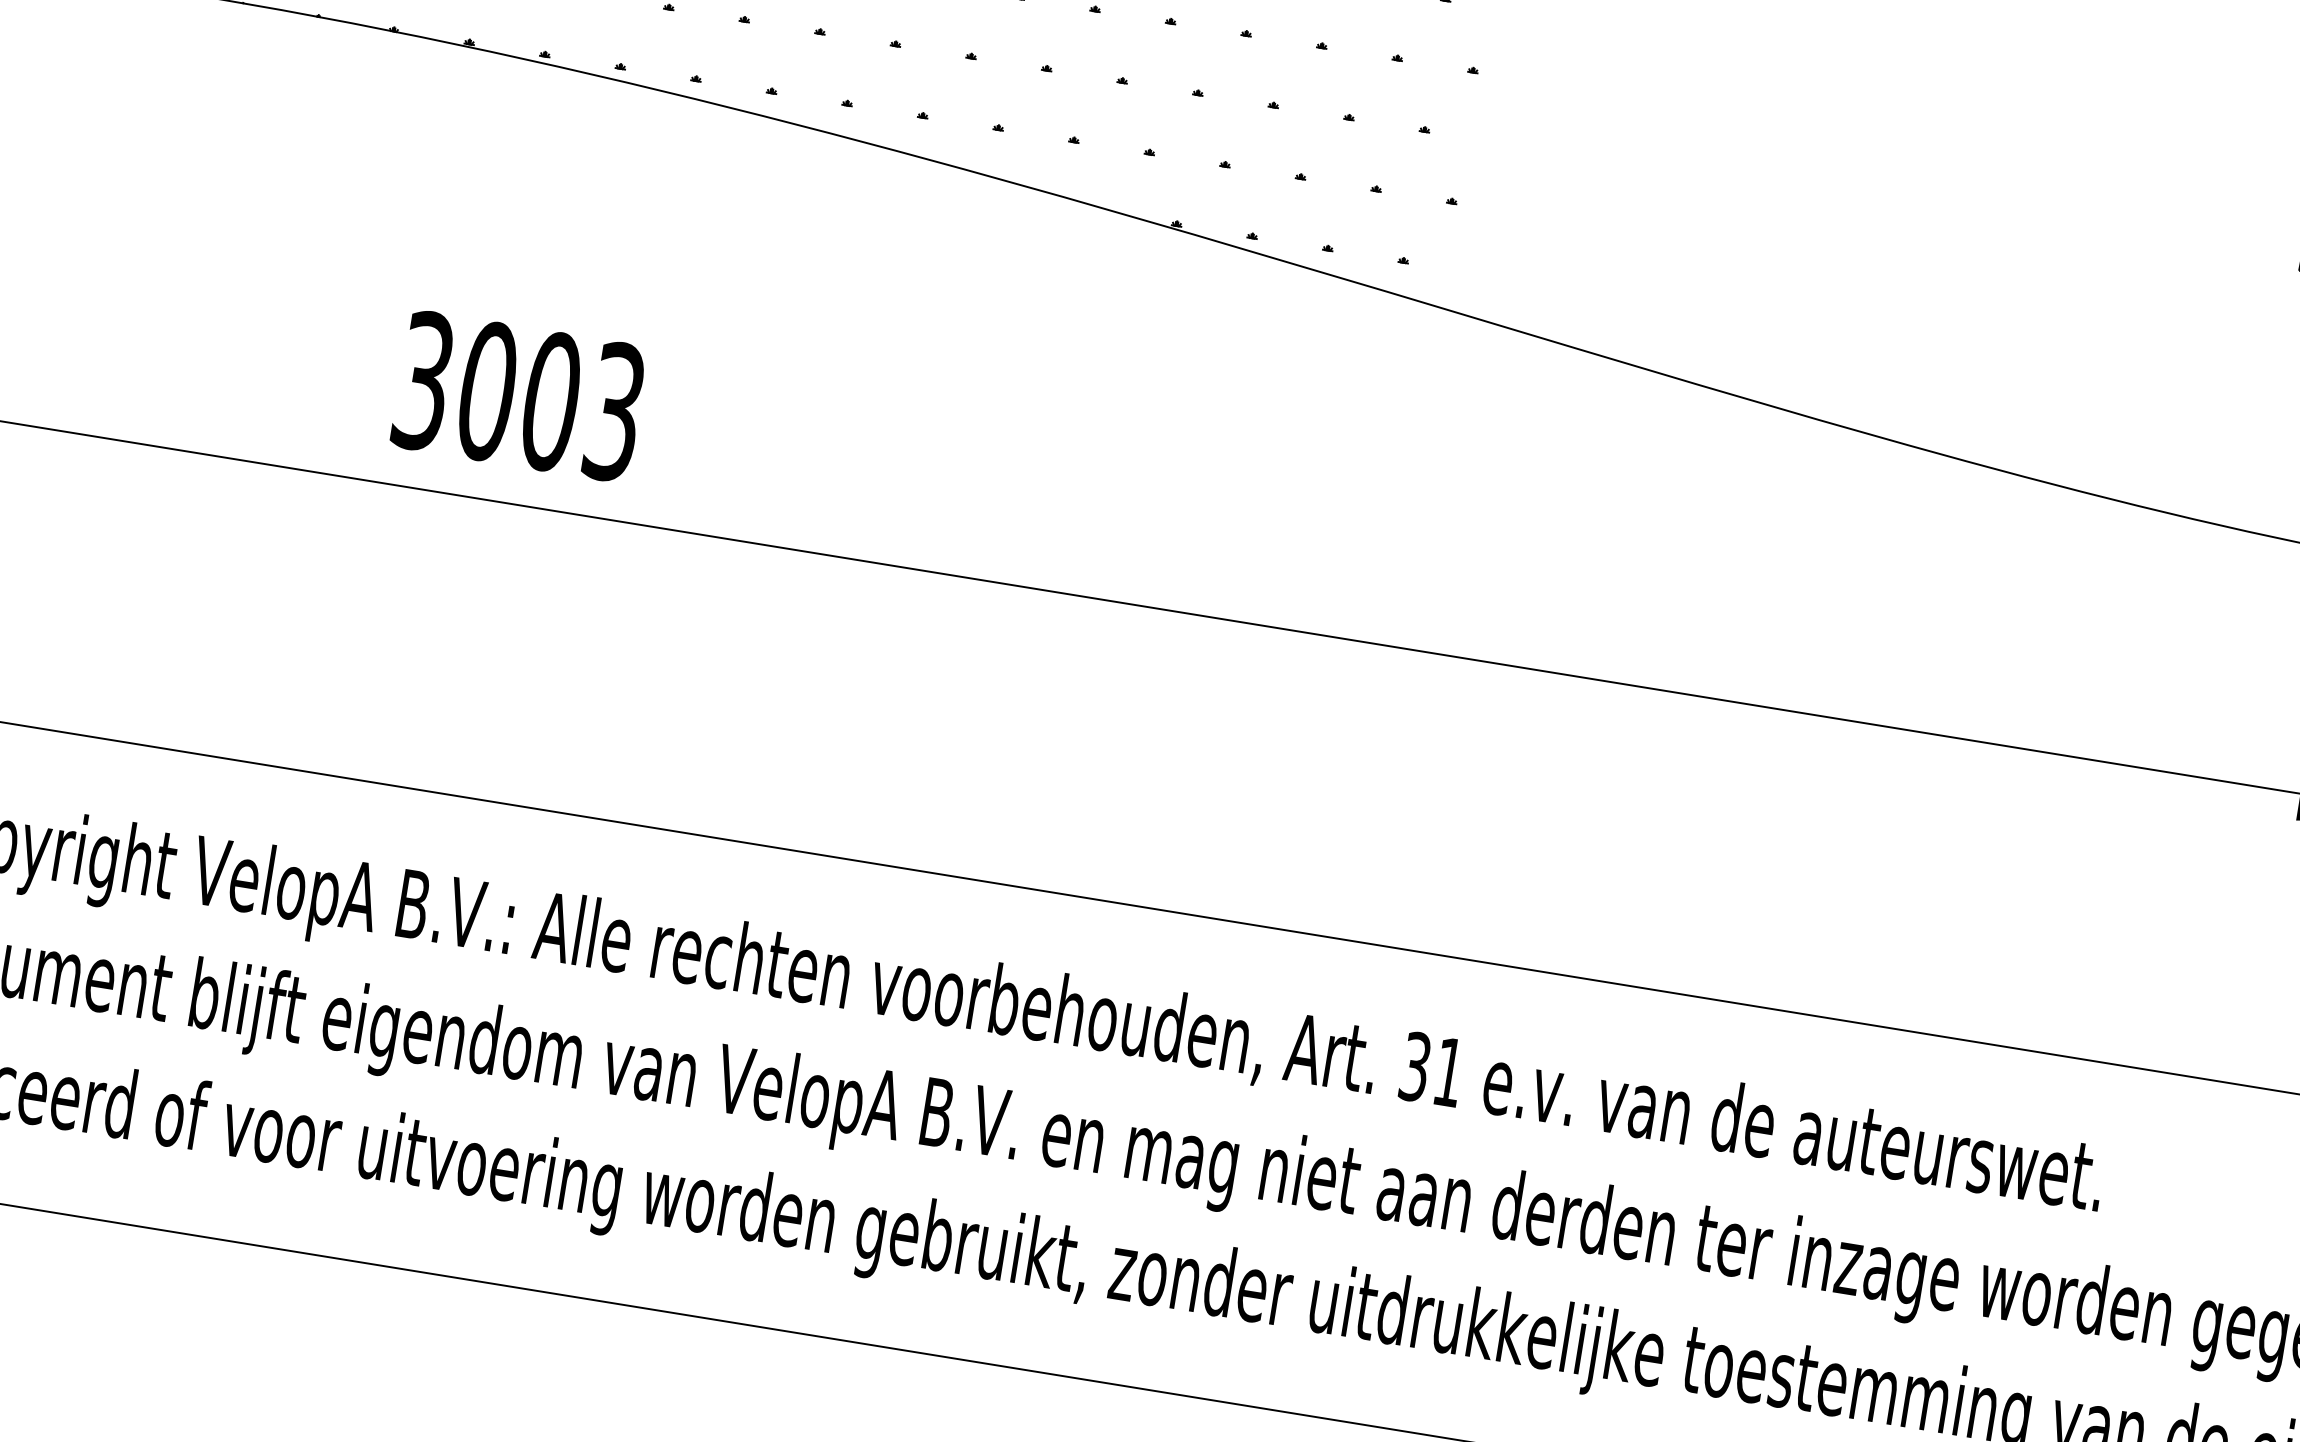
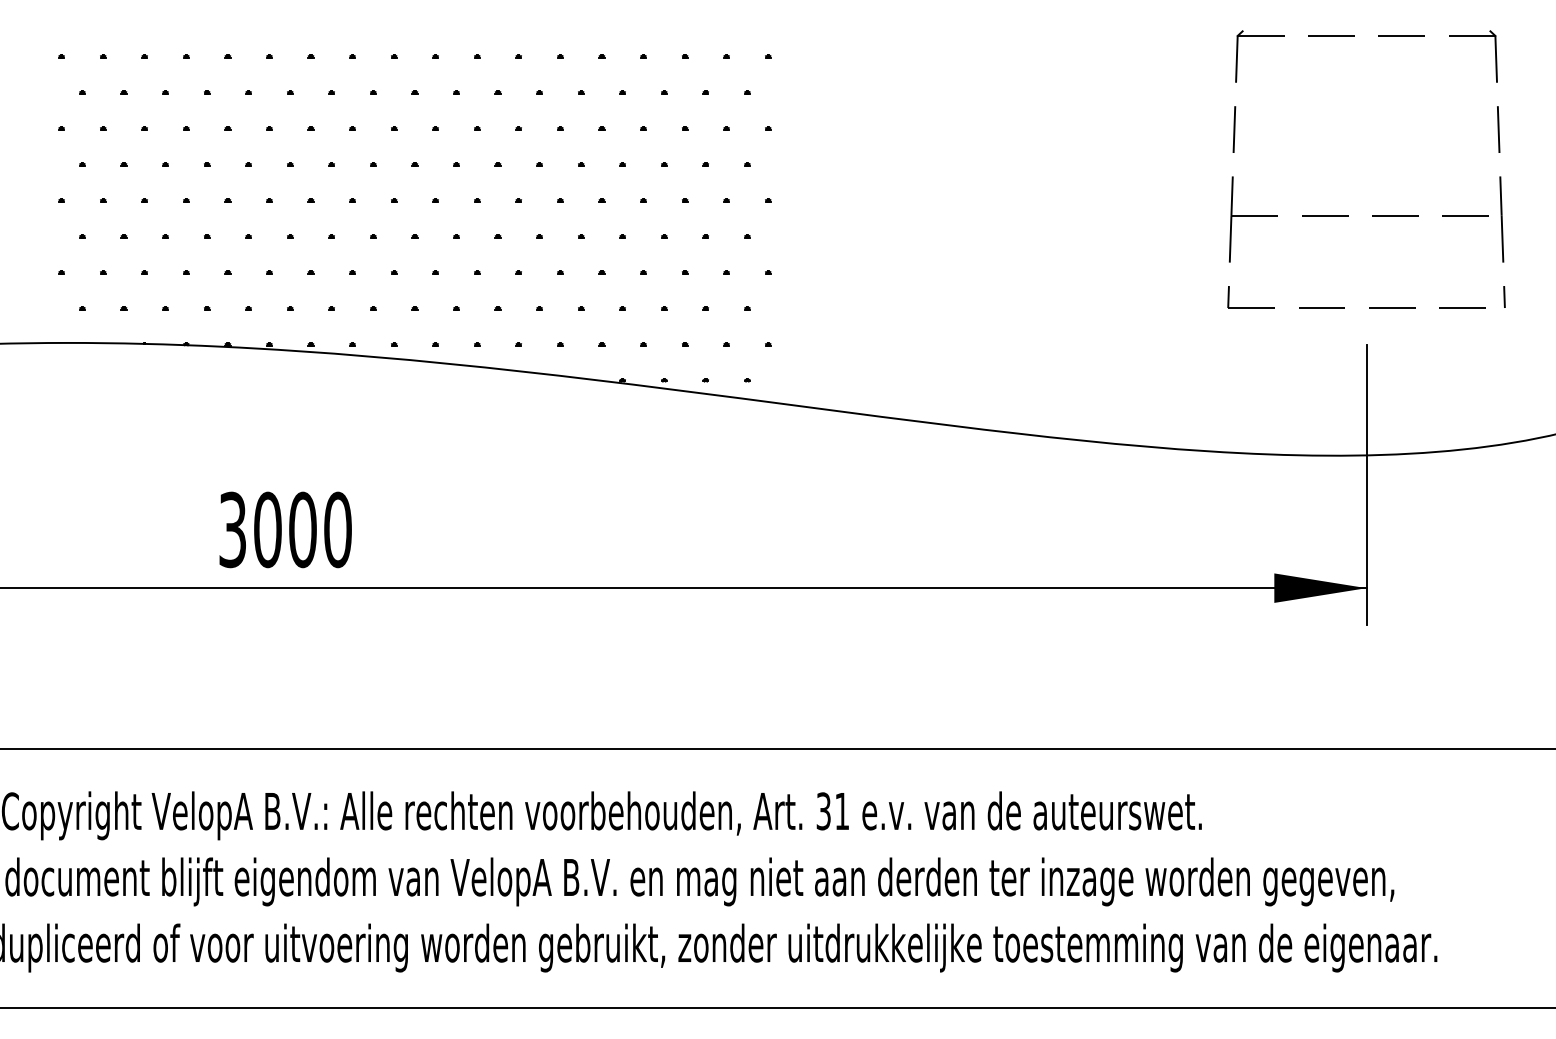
text: (614, 411) -> (337, 529), 3003 -> 3000

